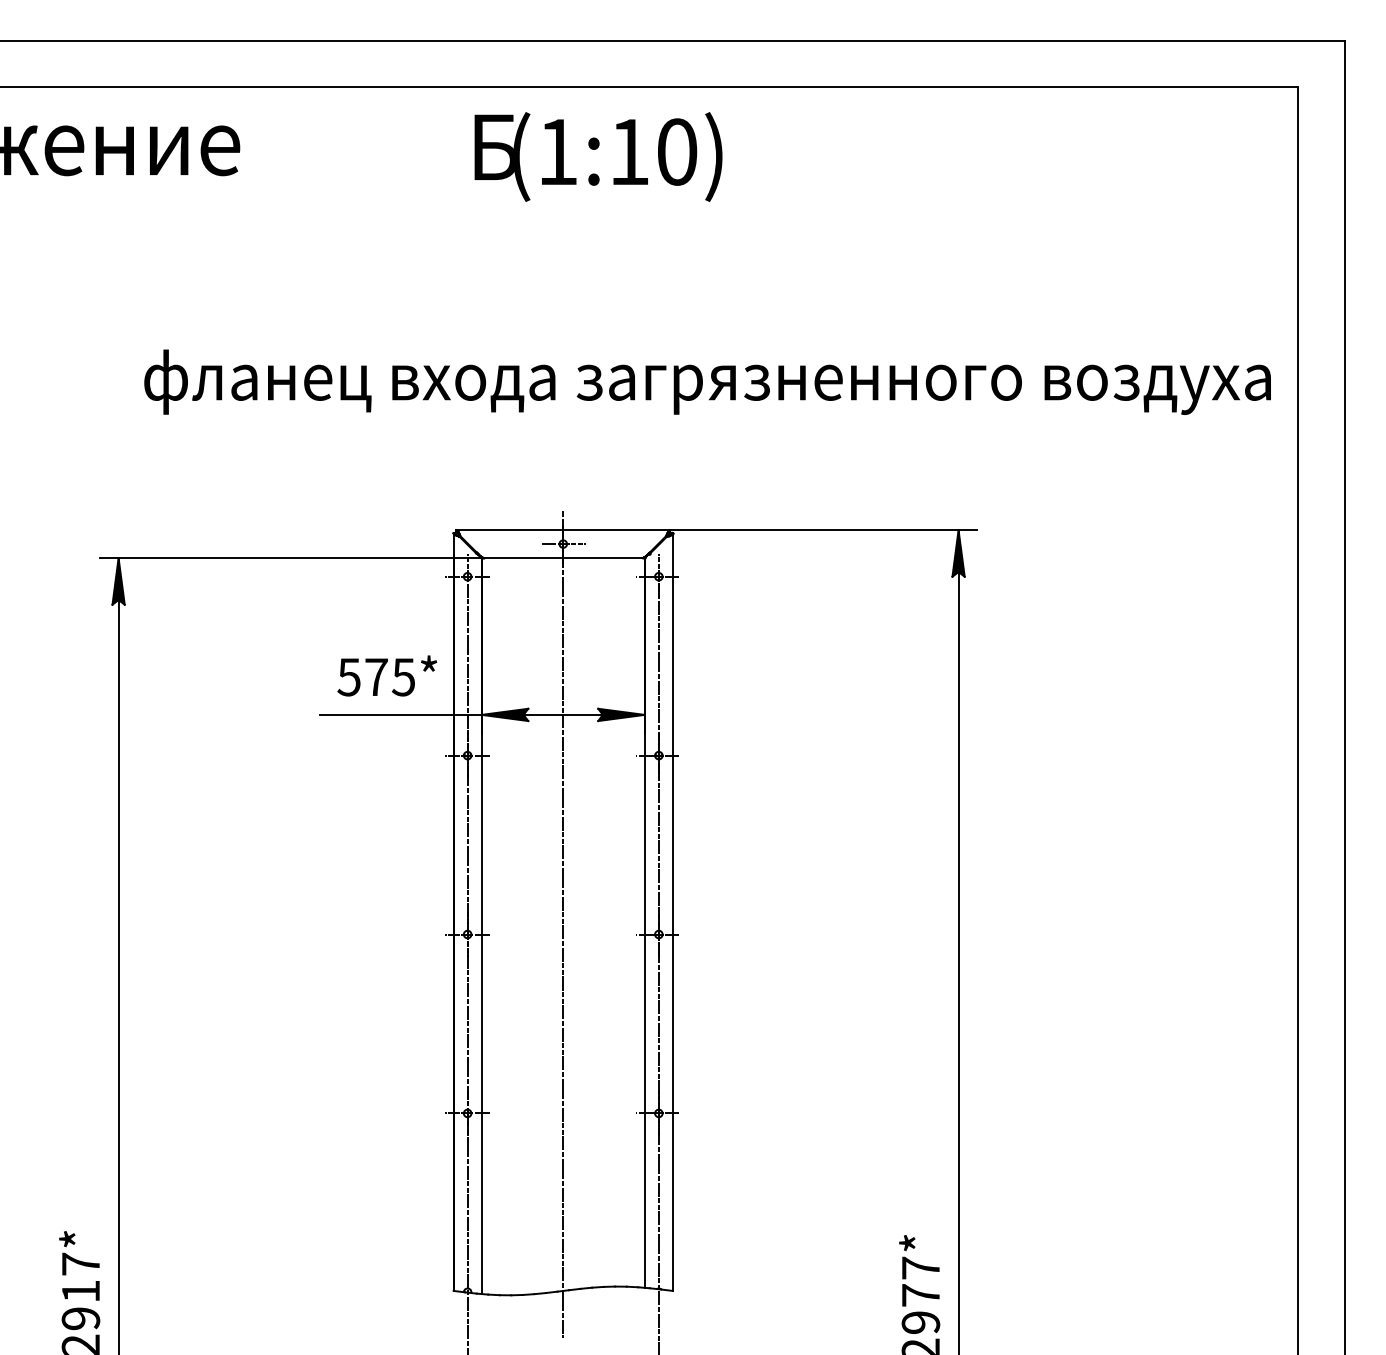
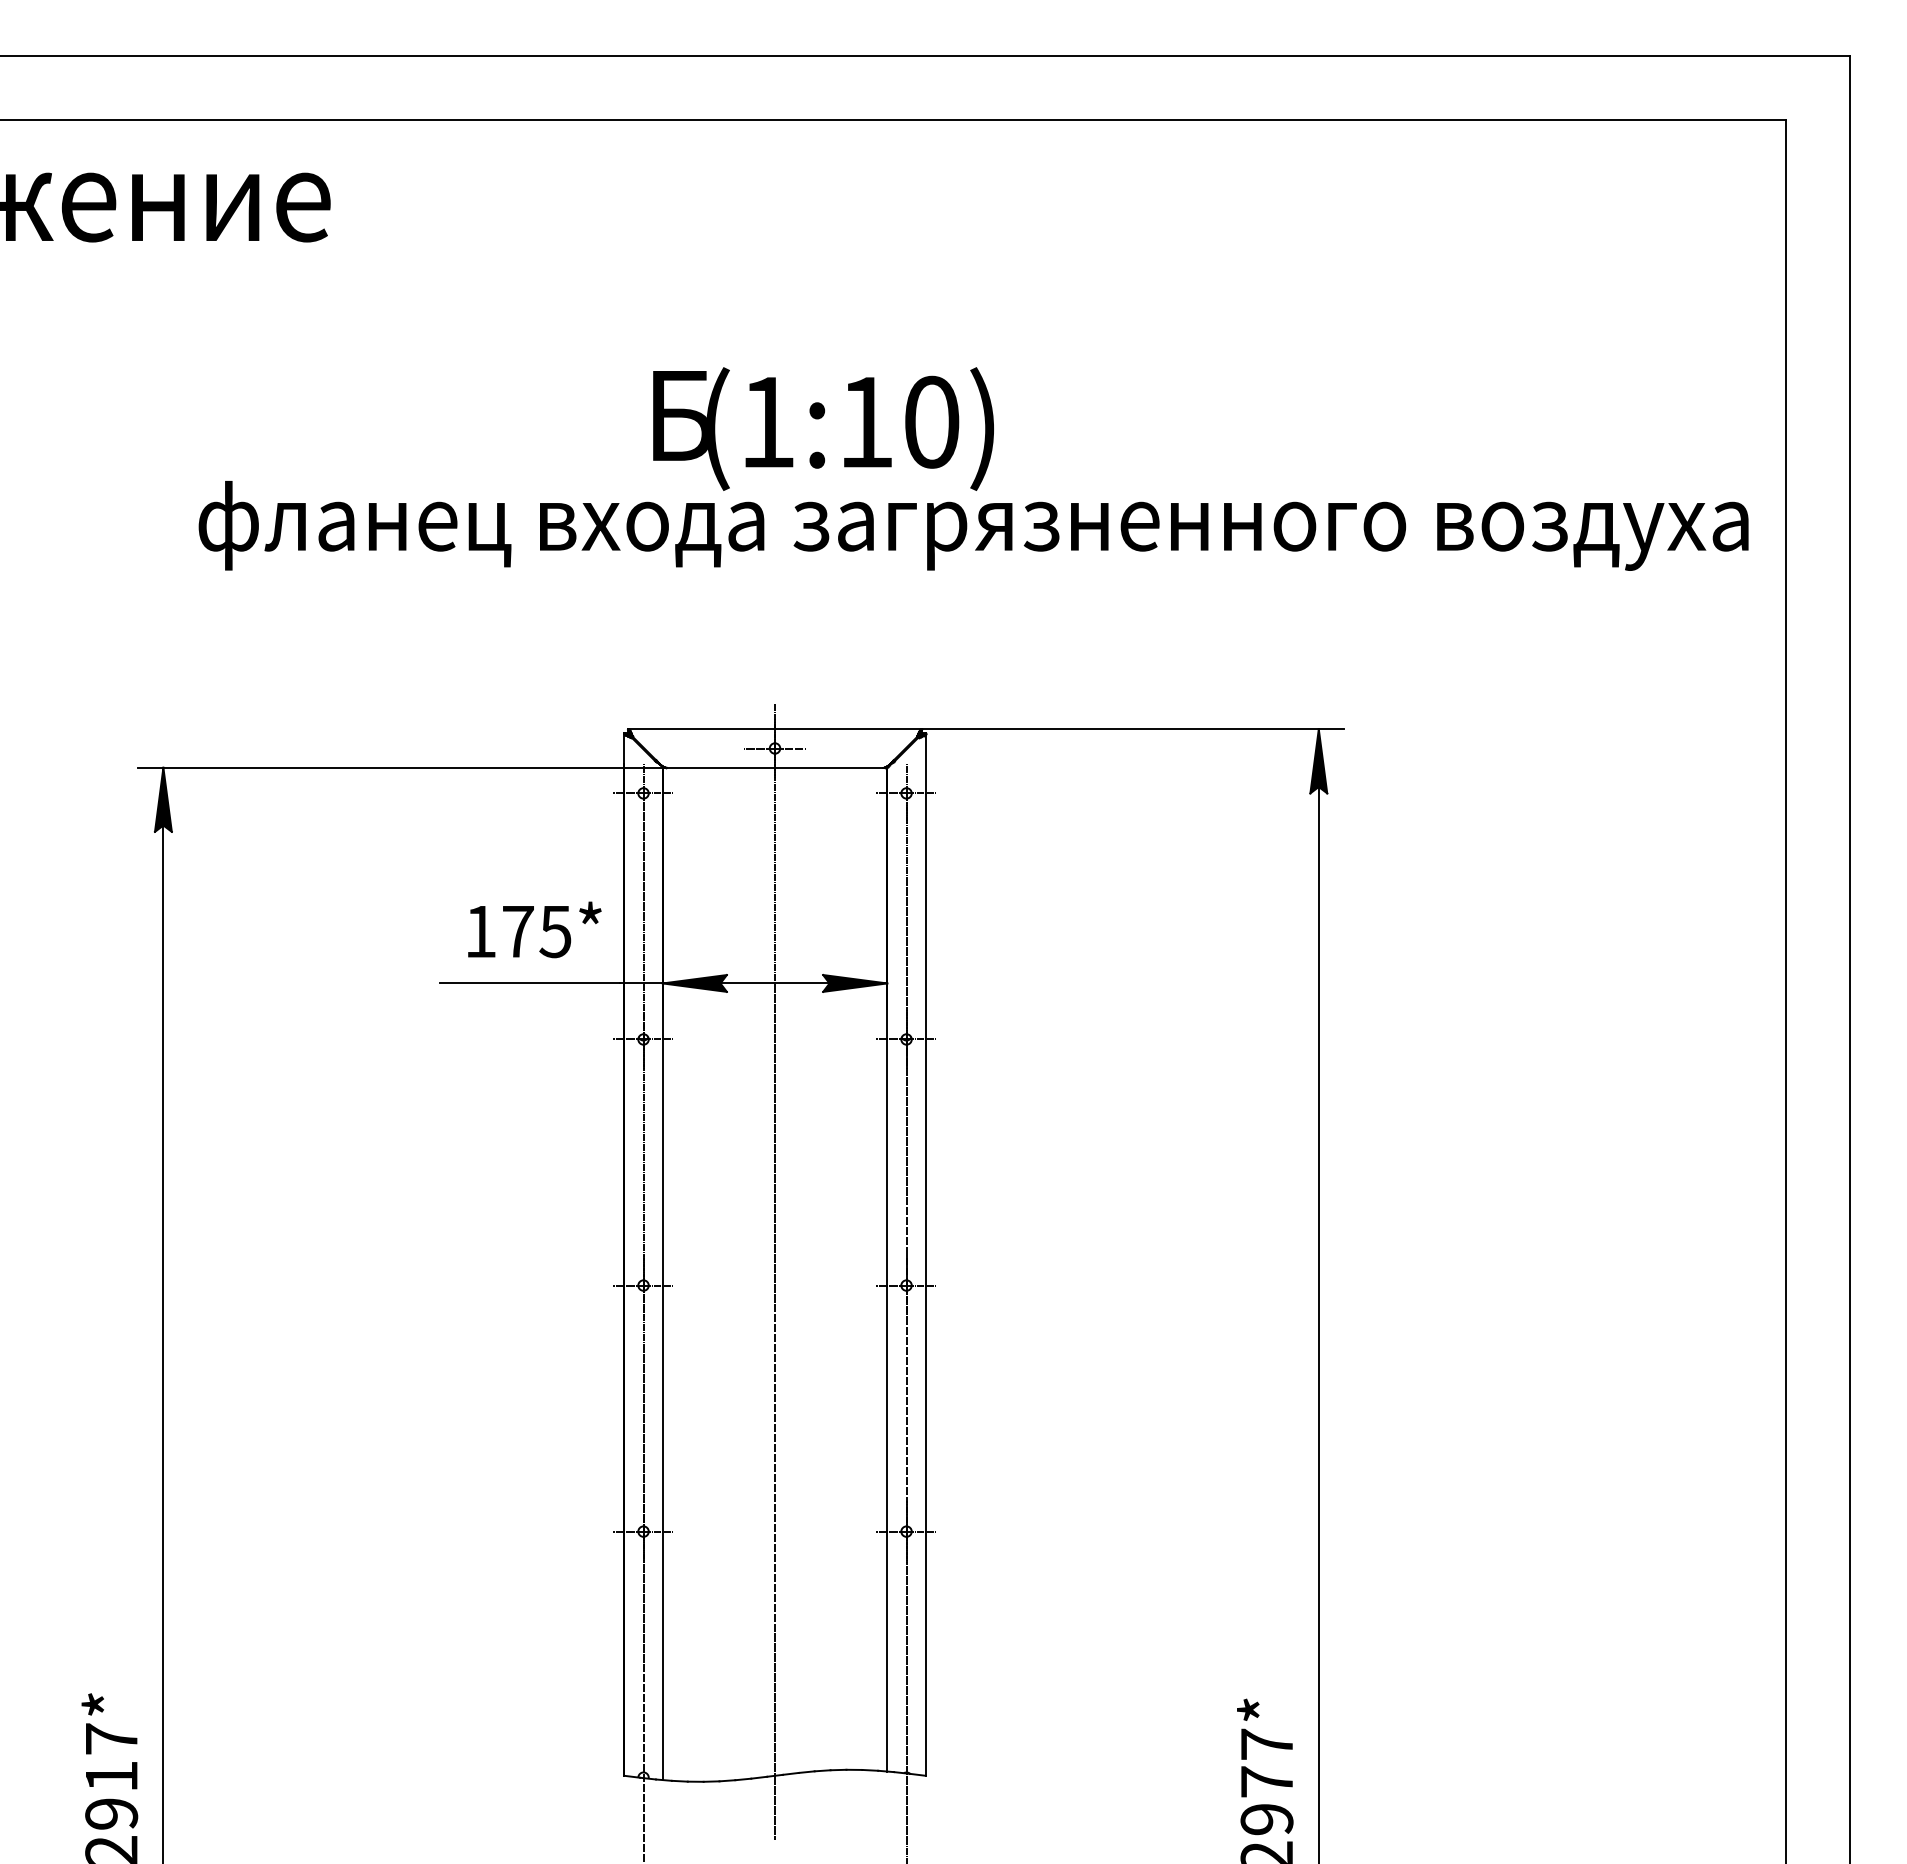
text: (598, 156) -> (823, 428), moved
text: (349, 677) -> (480, 932), 575* -> 175*

